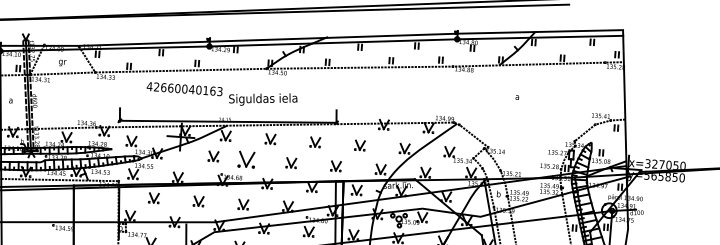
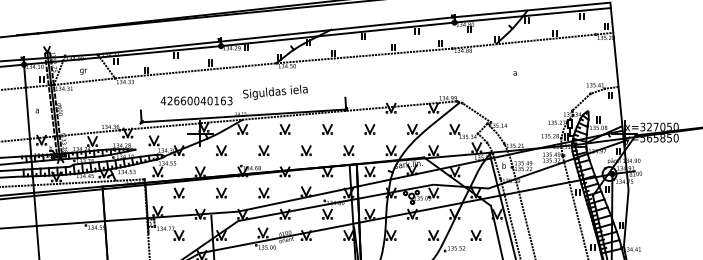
text: (184, 88) -> (196, 100), moved
part: (213, 156) -> (221, 150), moved
part: (246, 159) -> (263, 150), size x0.62

